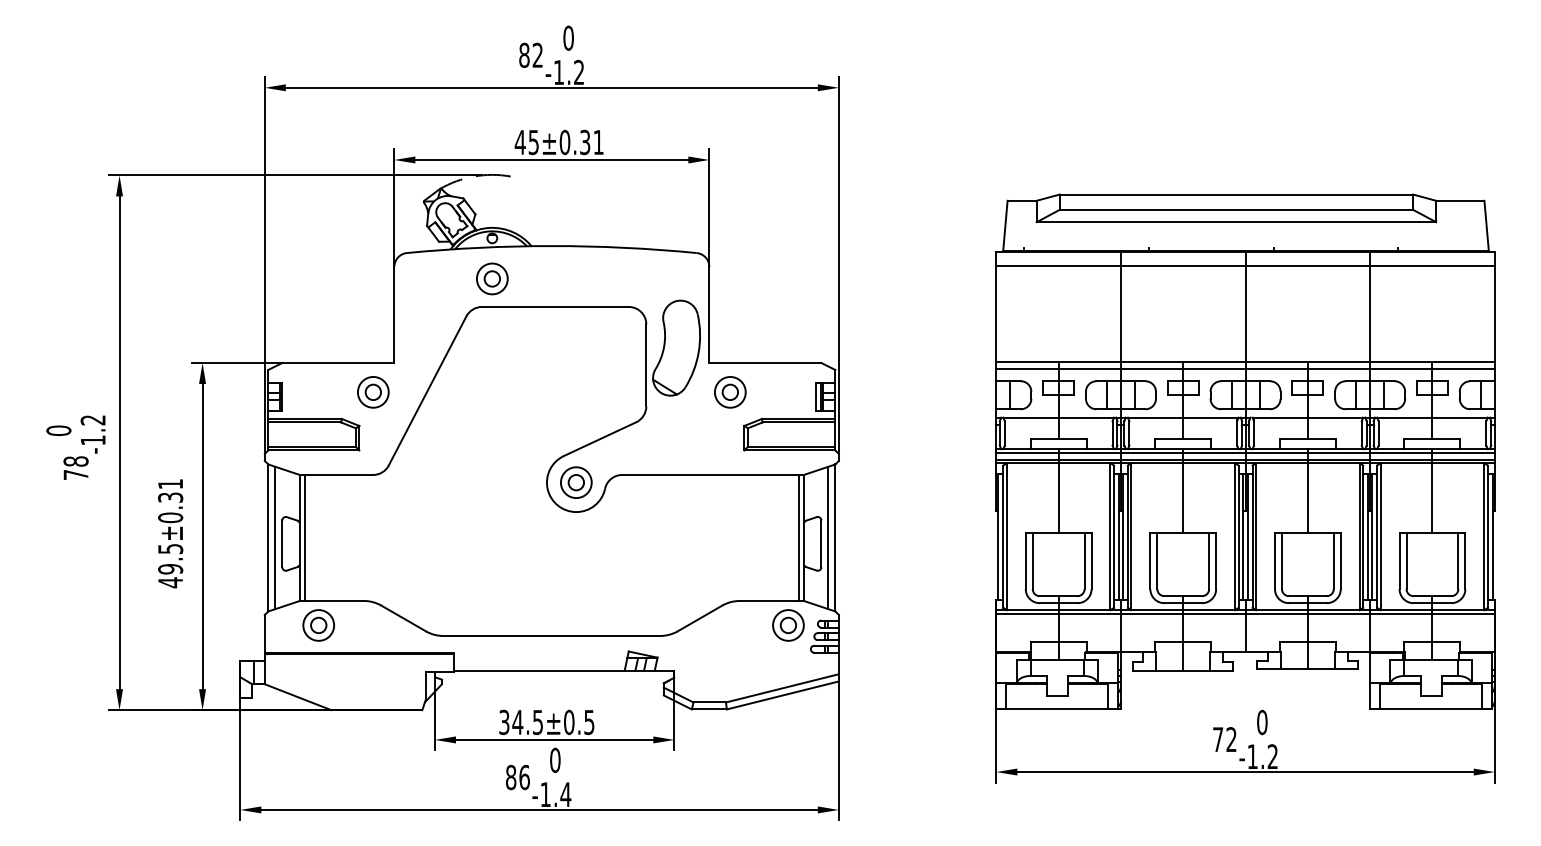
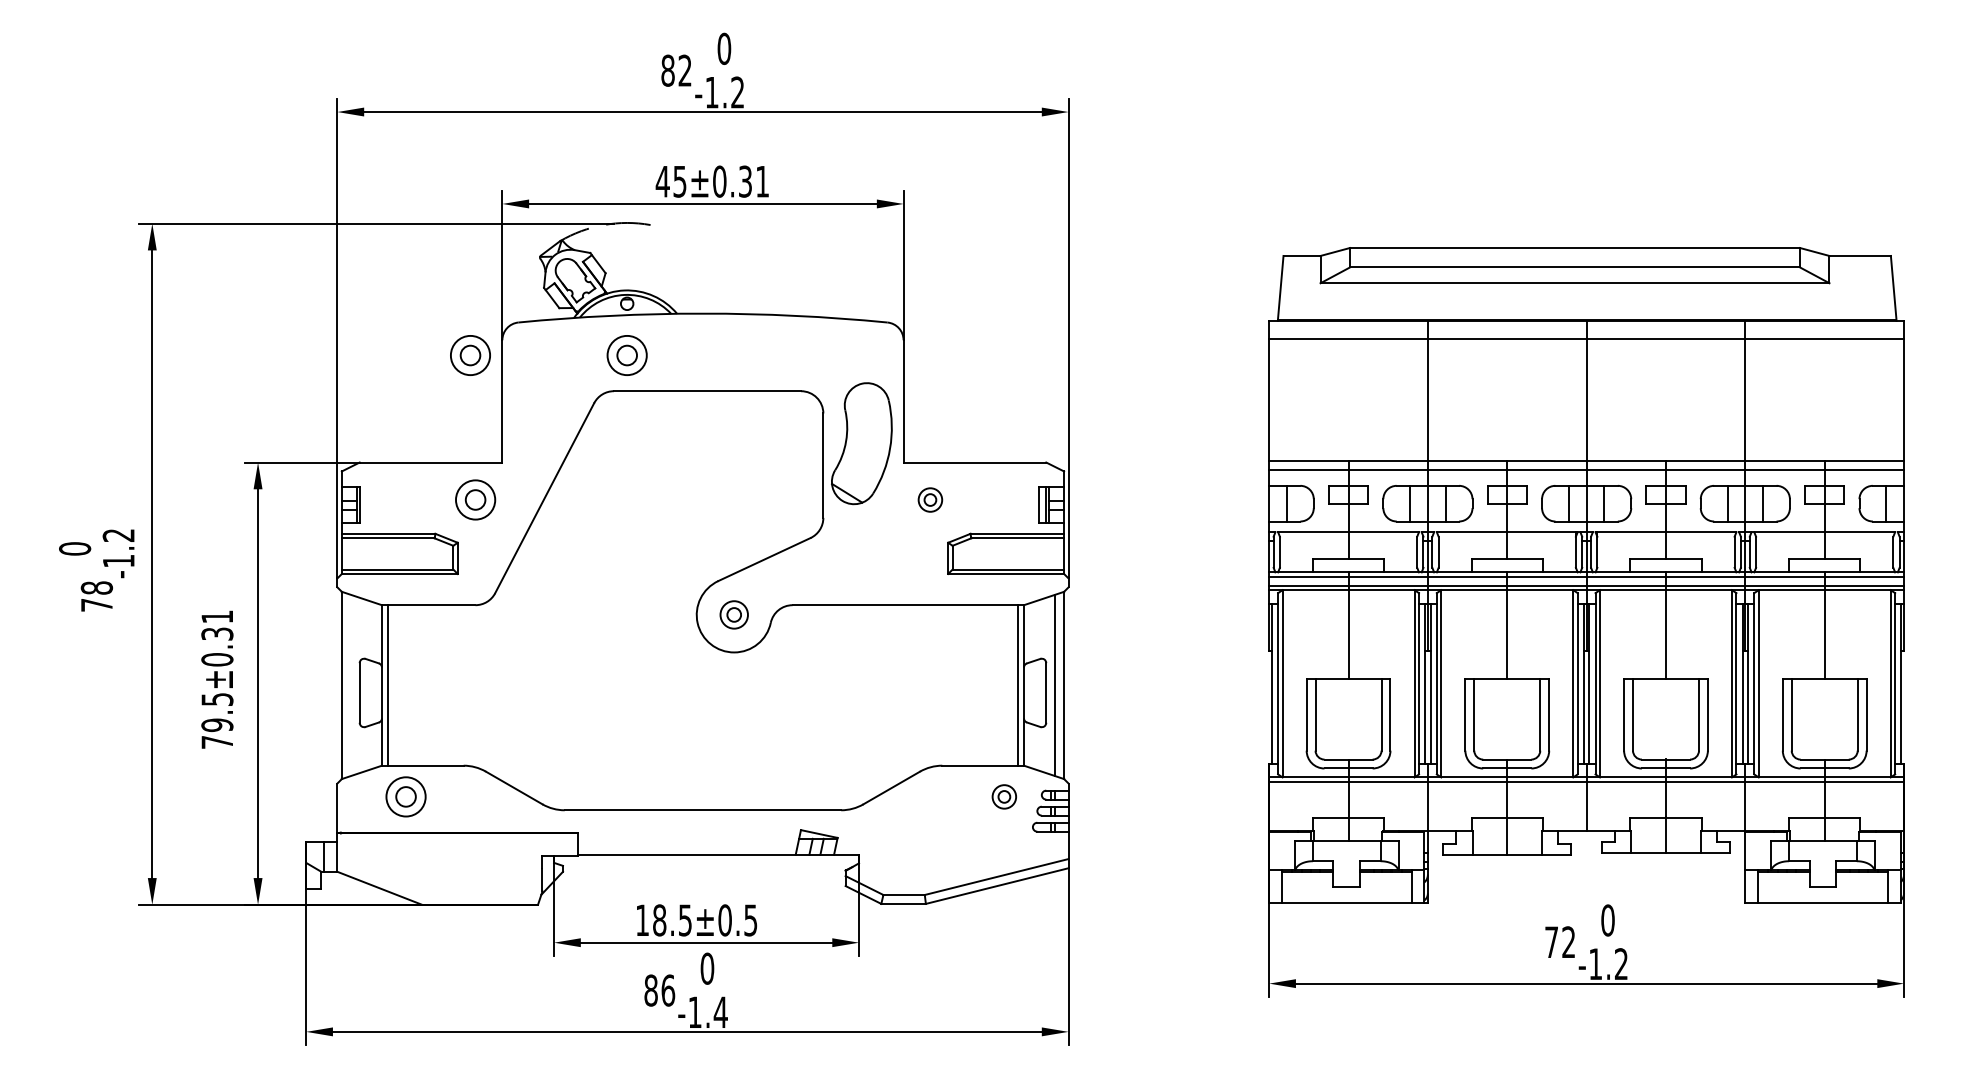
part: (369, 278) -> (470, 354), added
part: (730, 392) -> (930, 500), size x0.6
part: (576, 482) -> (734, 614), size x0.7
line: (275, 537) -> (350, 684), removed
text: (170, 582) -> (217, 742), 49.5±0.31 -> 79.5±0.31
part: (788, 625) -> (1004, 796), size x0.6
text: (511, 722) -> (651, 920), 34.5±0.5 -> 18.5±0.5

